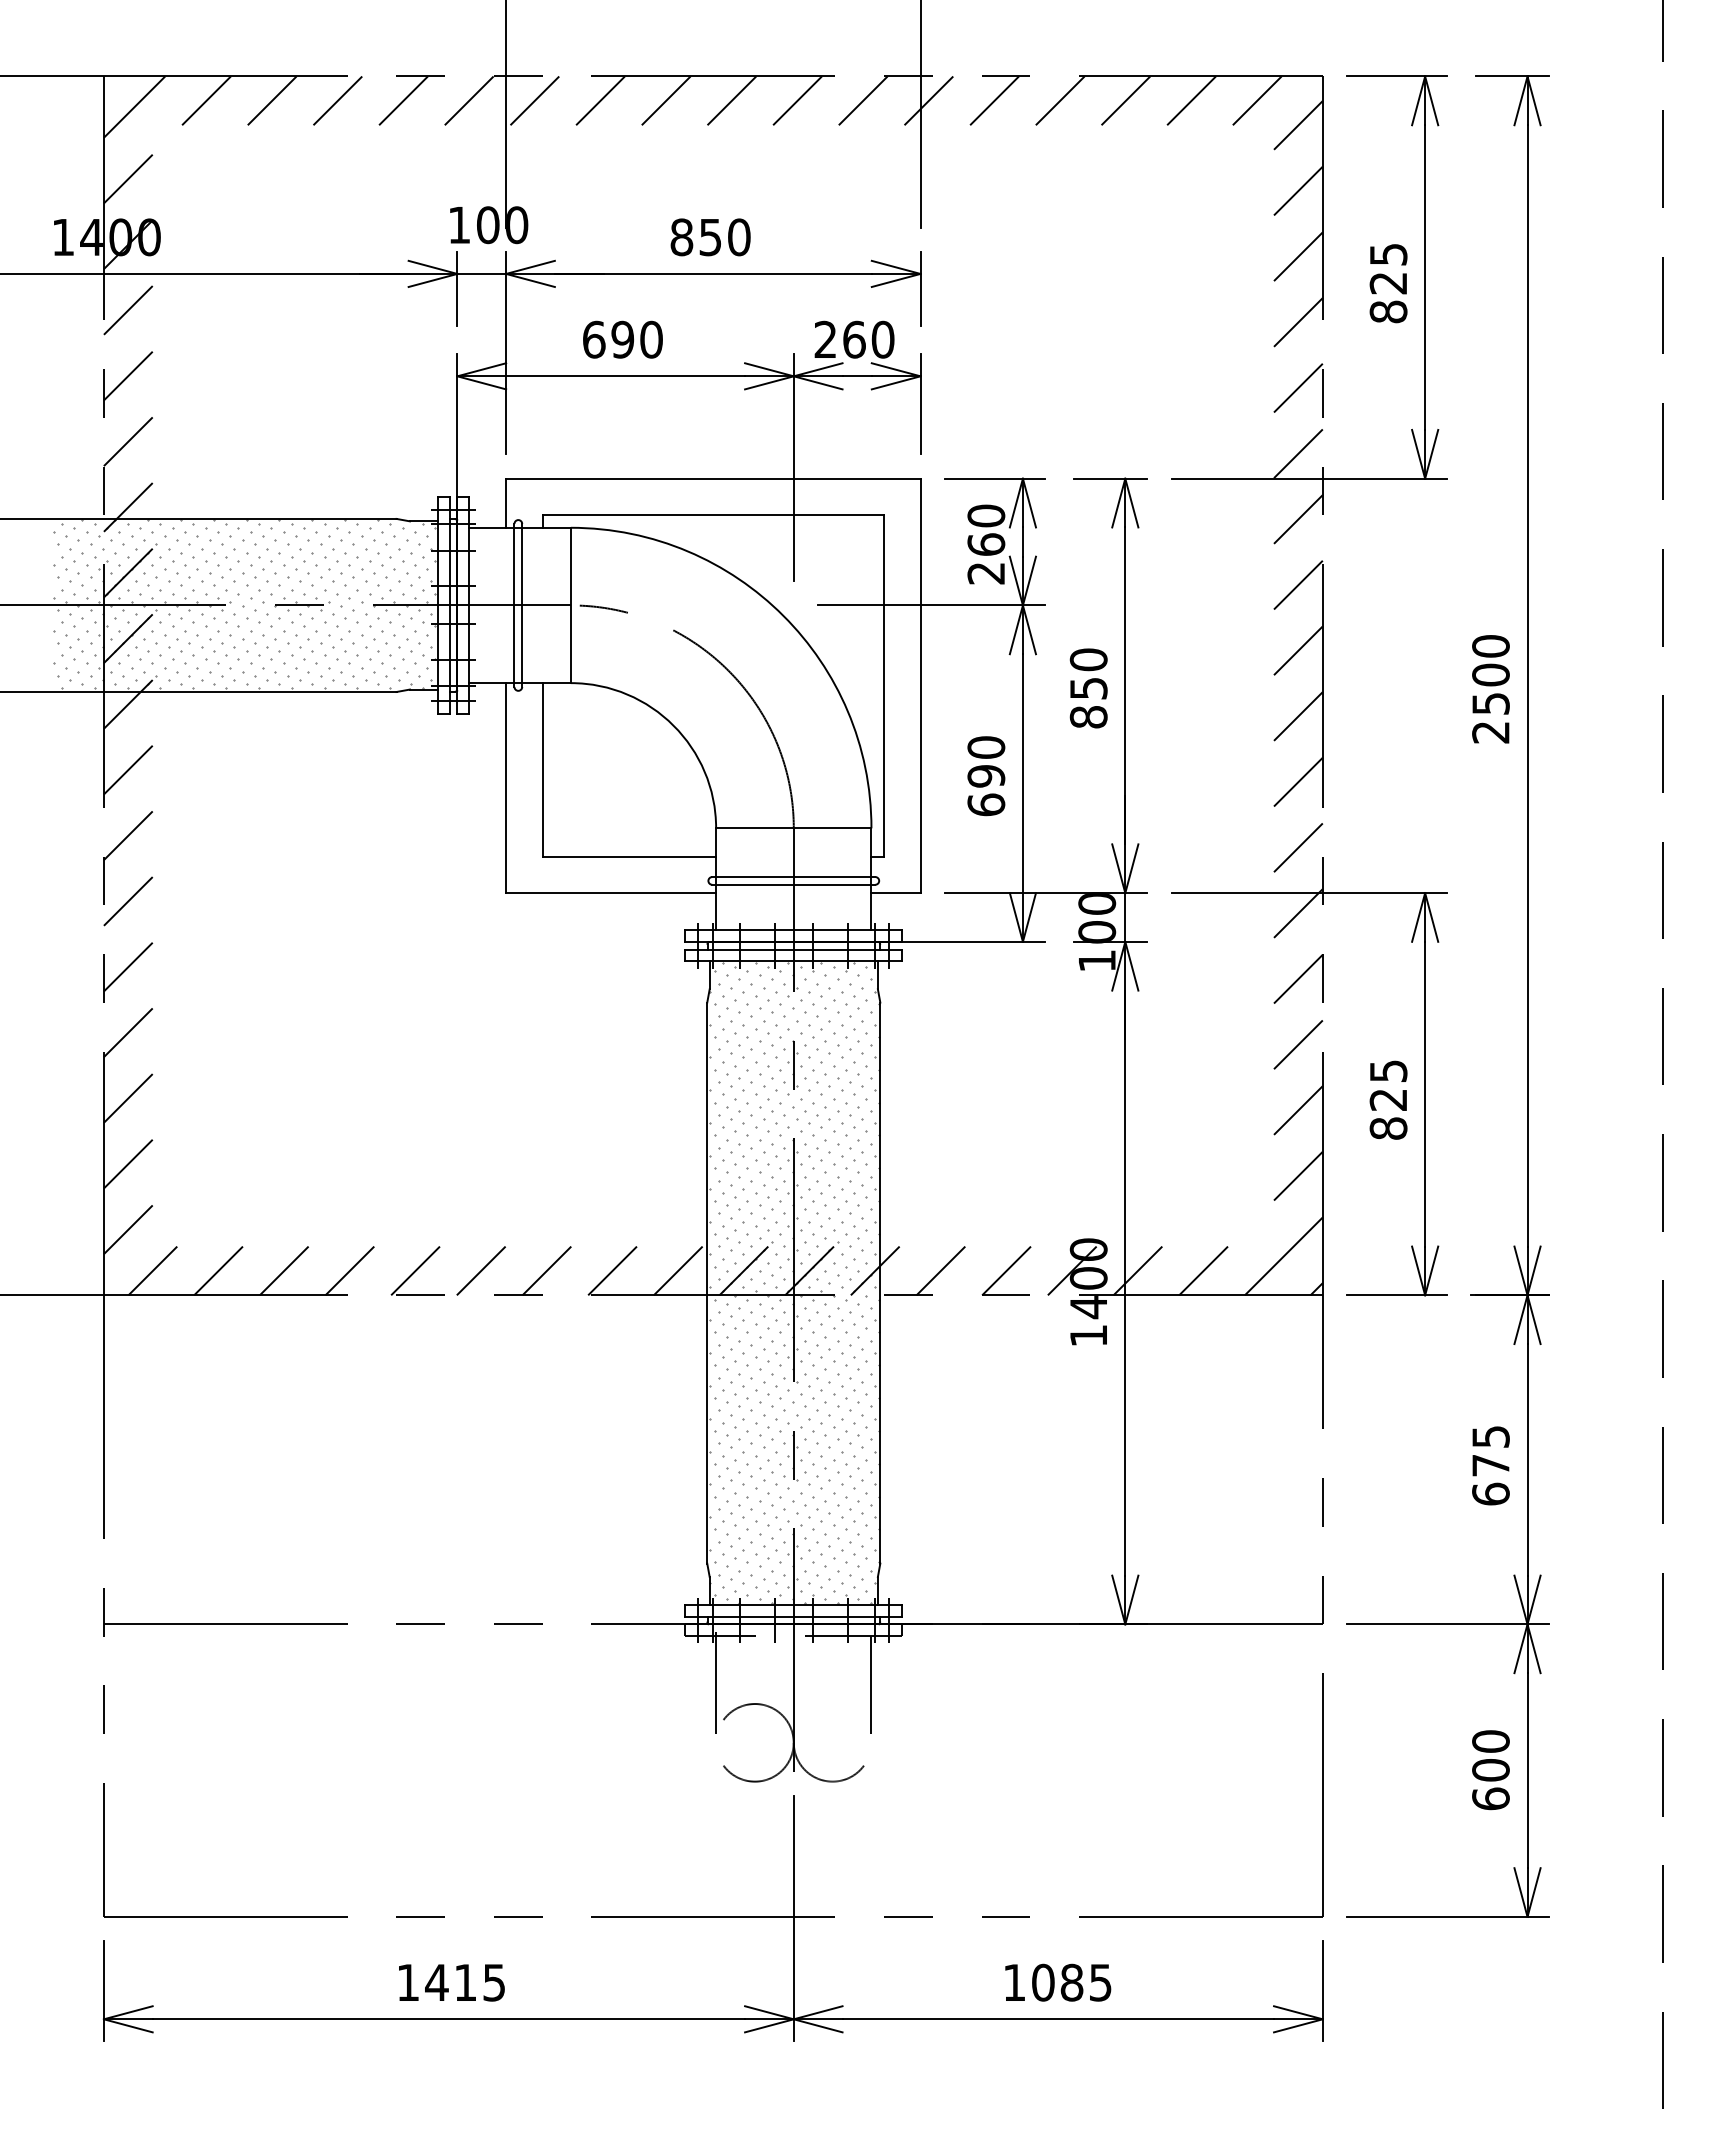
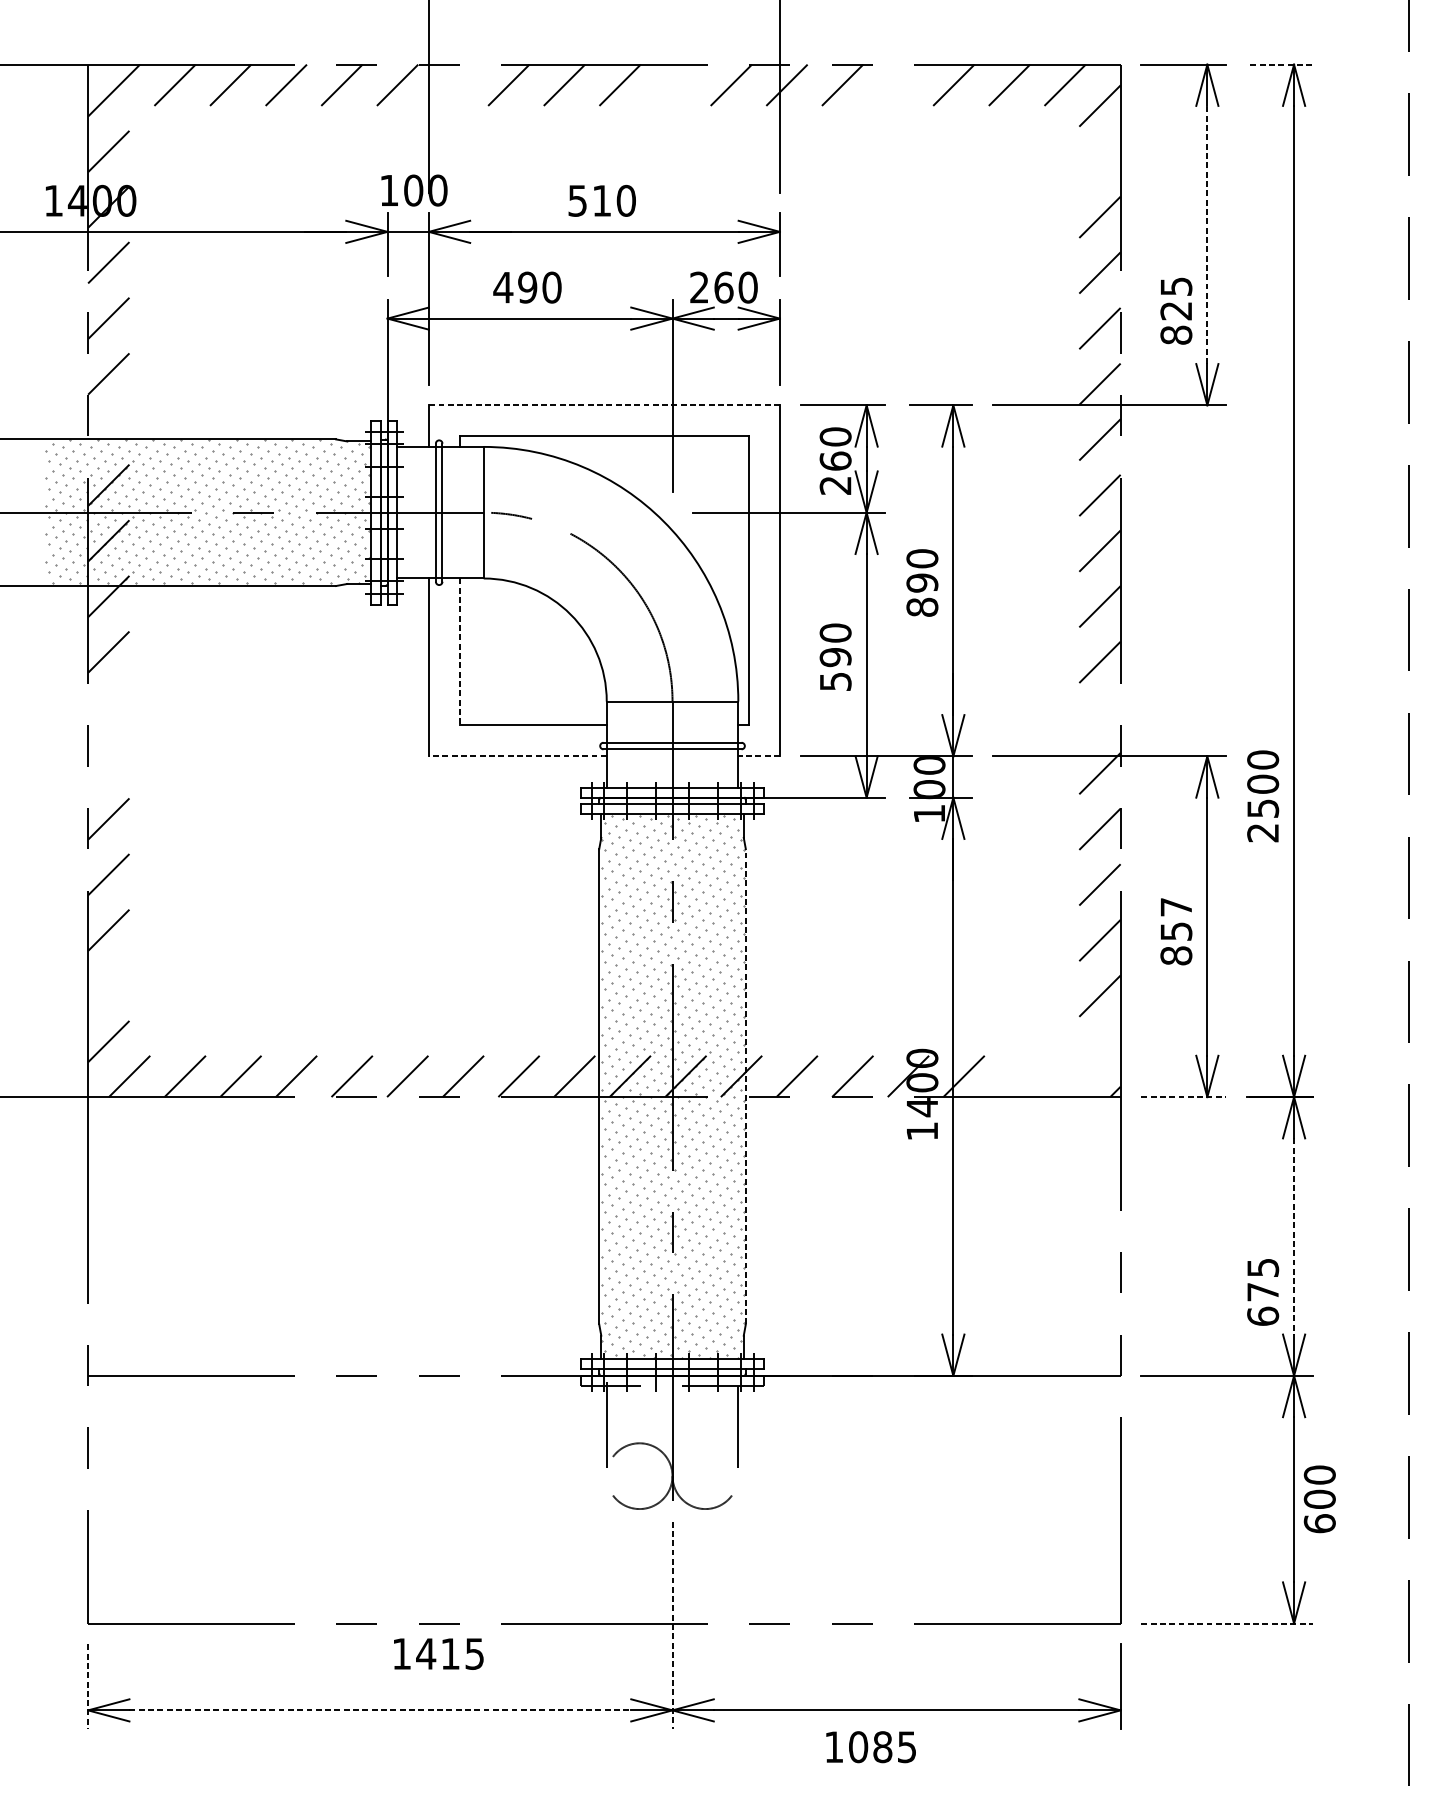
line: (1512, 76) -> (1281, 64), solid -> dashed
line: (534, 100) -> (452, 84), removed
line: (797, 100) -> (675, 84), removed
line: (1059, 100) -> (897, 84), removed
line: (1298, 190) -> (1100, 161), removed
text: (695, 237) -> (589, 201), 850 -> 510
line: (1425, 277) -> (1207, 234), solid -> dashed
text: (1388, 283) -> (1176, 311), moved
text: (593, 339) -> (502, 287), 690 -> 490
line: (712, 478) -> (603, 405), solid -> dashed
line: (127, 507) -> (108, 429), removed
text: (1088, 688) -> (922, 583), 850 -> 890
text: (1490, 689) -> (1262, 796), moved
line: (542, 769) -> (459, 651), solid -> dashed
text: (986, 804) -> (835, 681), 690 -> 590
line: (127, 835) -> (108, 707), removed
line: (1298, 847) -> (1100, 717), removed
line: (611, 893) -> (518, 756), solid -> dashed
line: (895, 893) -> (758, 756), solid -> dashed
line: (127, 901) -> (108, 763), removed
text: (1388, 1085) -> (1176, 919), 825 -> 857
line: (127, 1163) -> (108, 985), removed
line: (1283, 1256) -> (1087, 1064), removed
line: (1203, 1270) -> (1019, 1076), removed
line: (880, 1283) -> (745, 1087), solid -> dashed
line: (1397, 1295) -> (1183, 1097), solid -> dashed
line: (1527, 1459) -> (1294, 1236), solid -> dashed
text: (1490, 1465) -> (1262, 1292), moved
text: (1490, 1770) -> (1319, 1499), moved
line: (1448, 1916) -> (1227, 1623), solid -> dashed
line: (793, 1919) -> (672, 1625), solid -> dashed
text: (451, 1982) -> (438, 1653), moved
text: (1058, 1982) -> (871, 1746), moved
line: (103, 1991) -> (87, 1686), solid -> dashed
line: (449, 2019) -> (380, 1710), solid -> dashed

